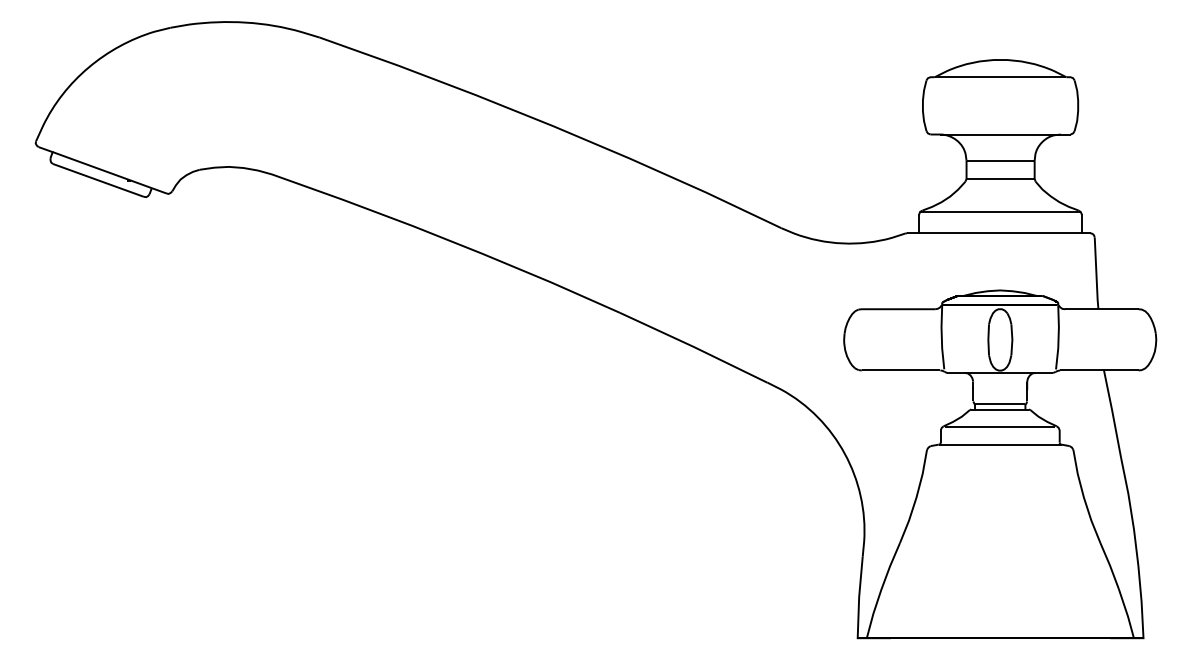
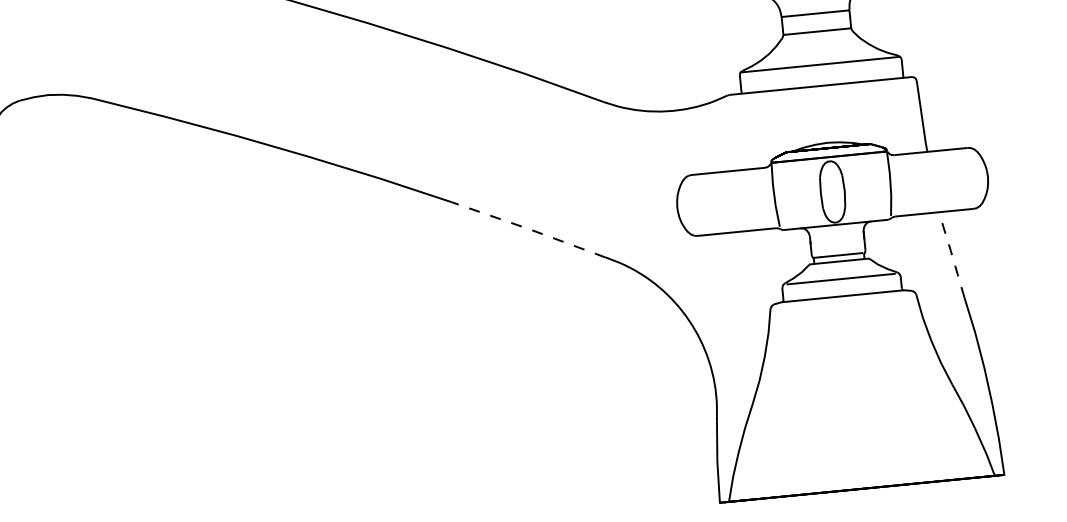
line: (694, 347) -> (529, 229), solid -> dashed
line: (1112, 413) -> (951, 254), solid -> dashed

